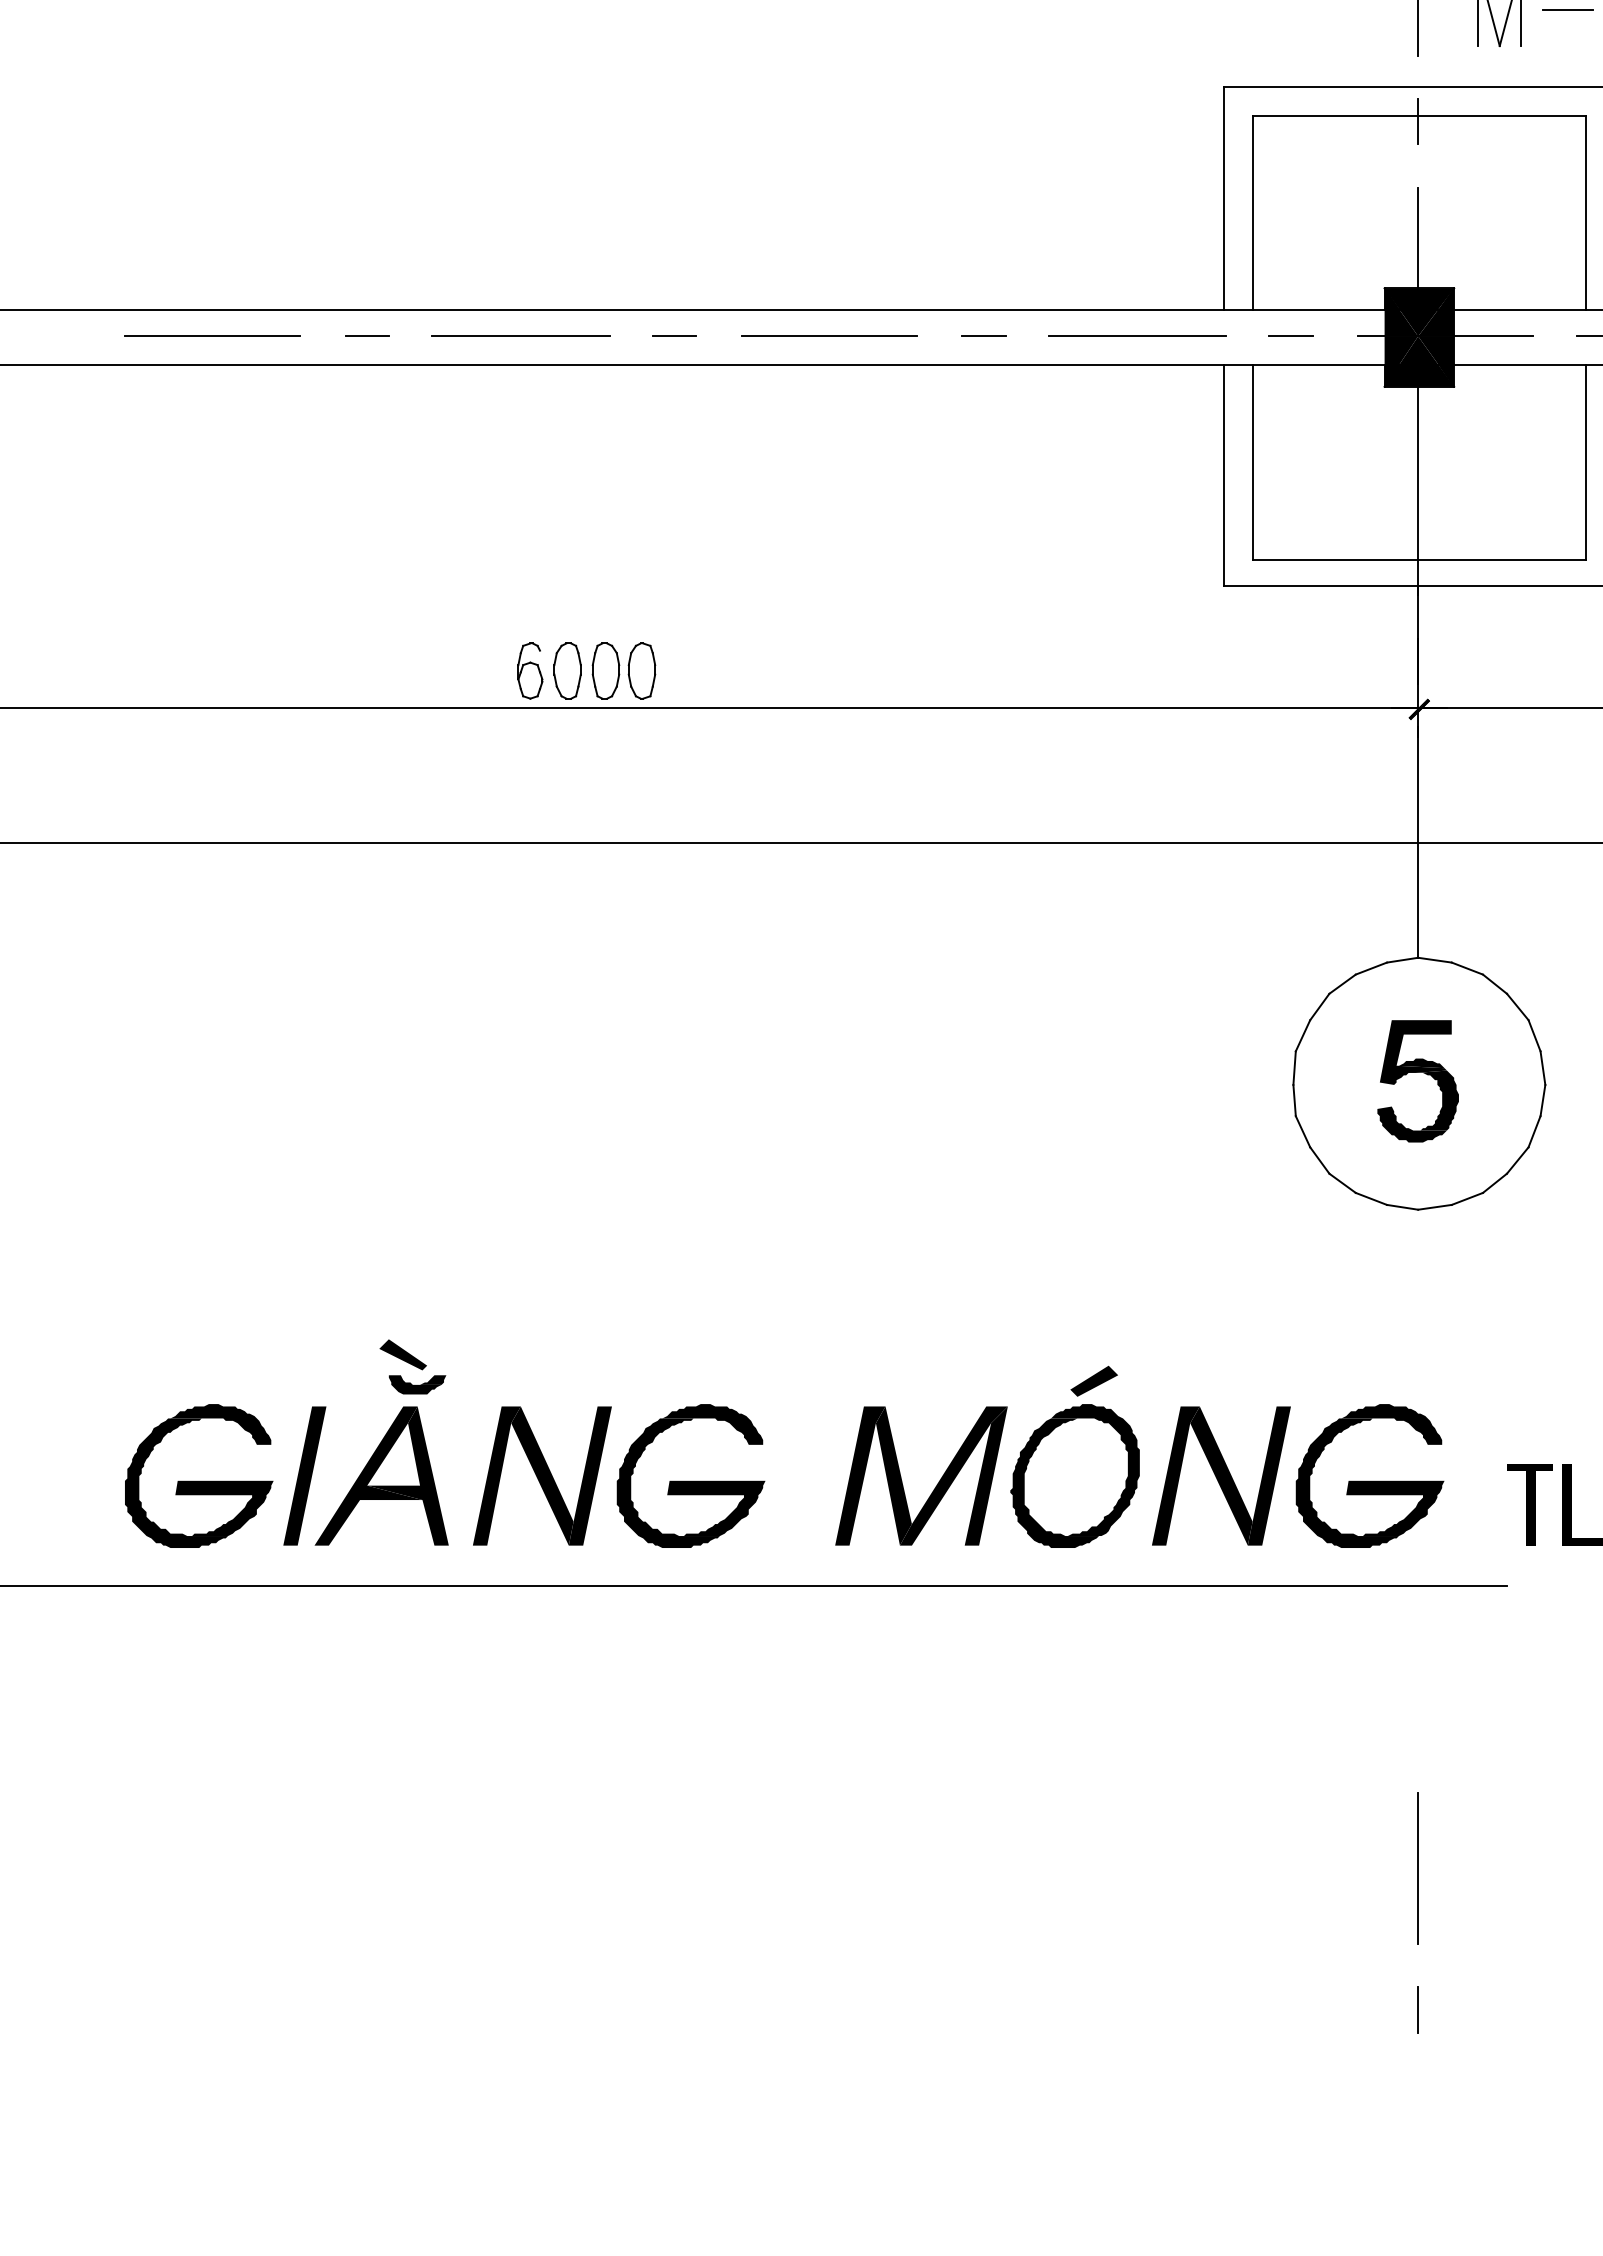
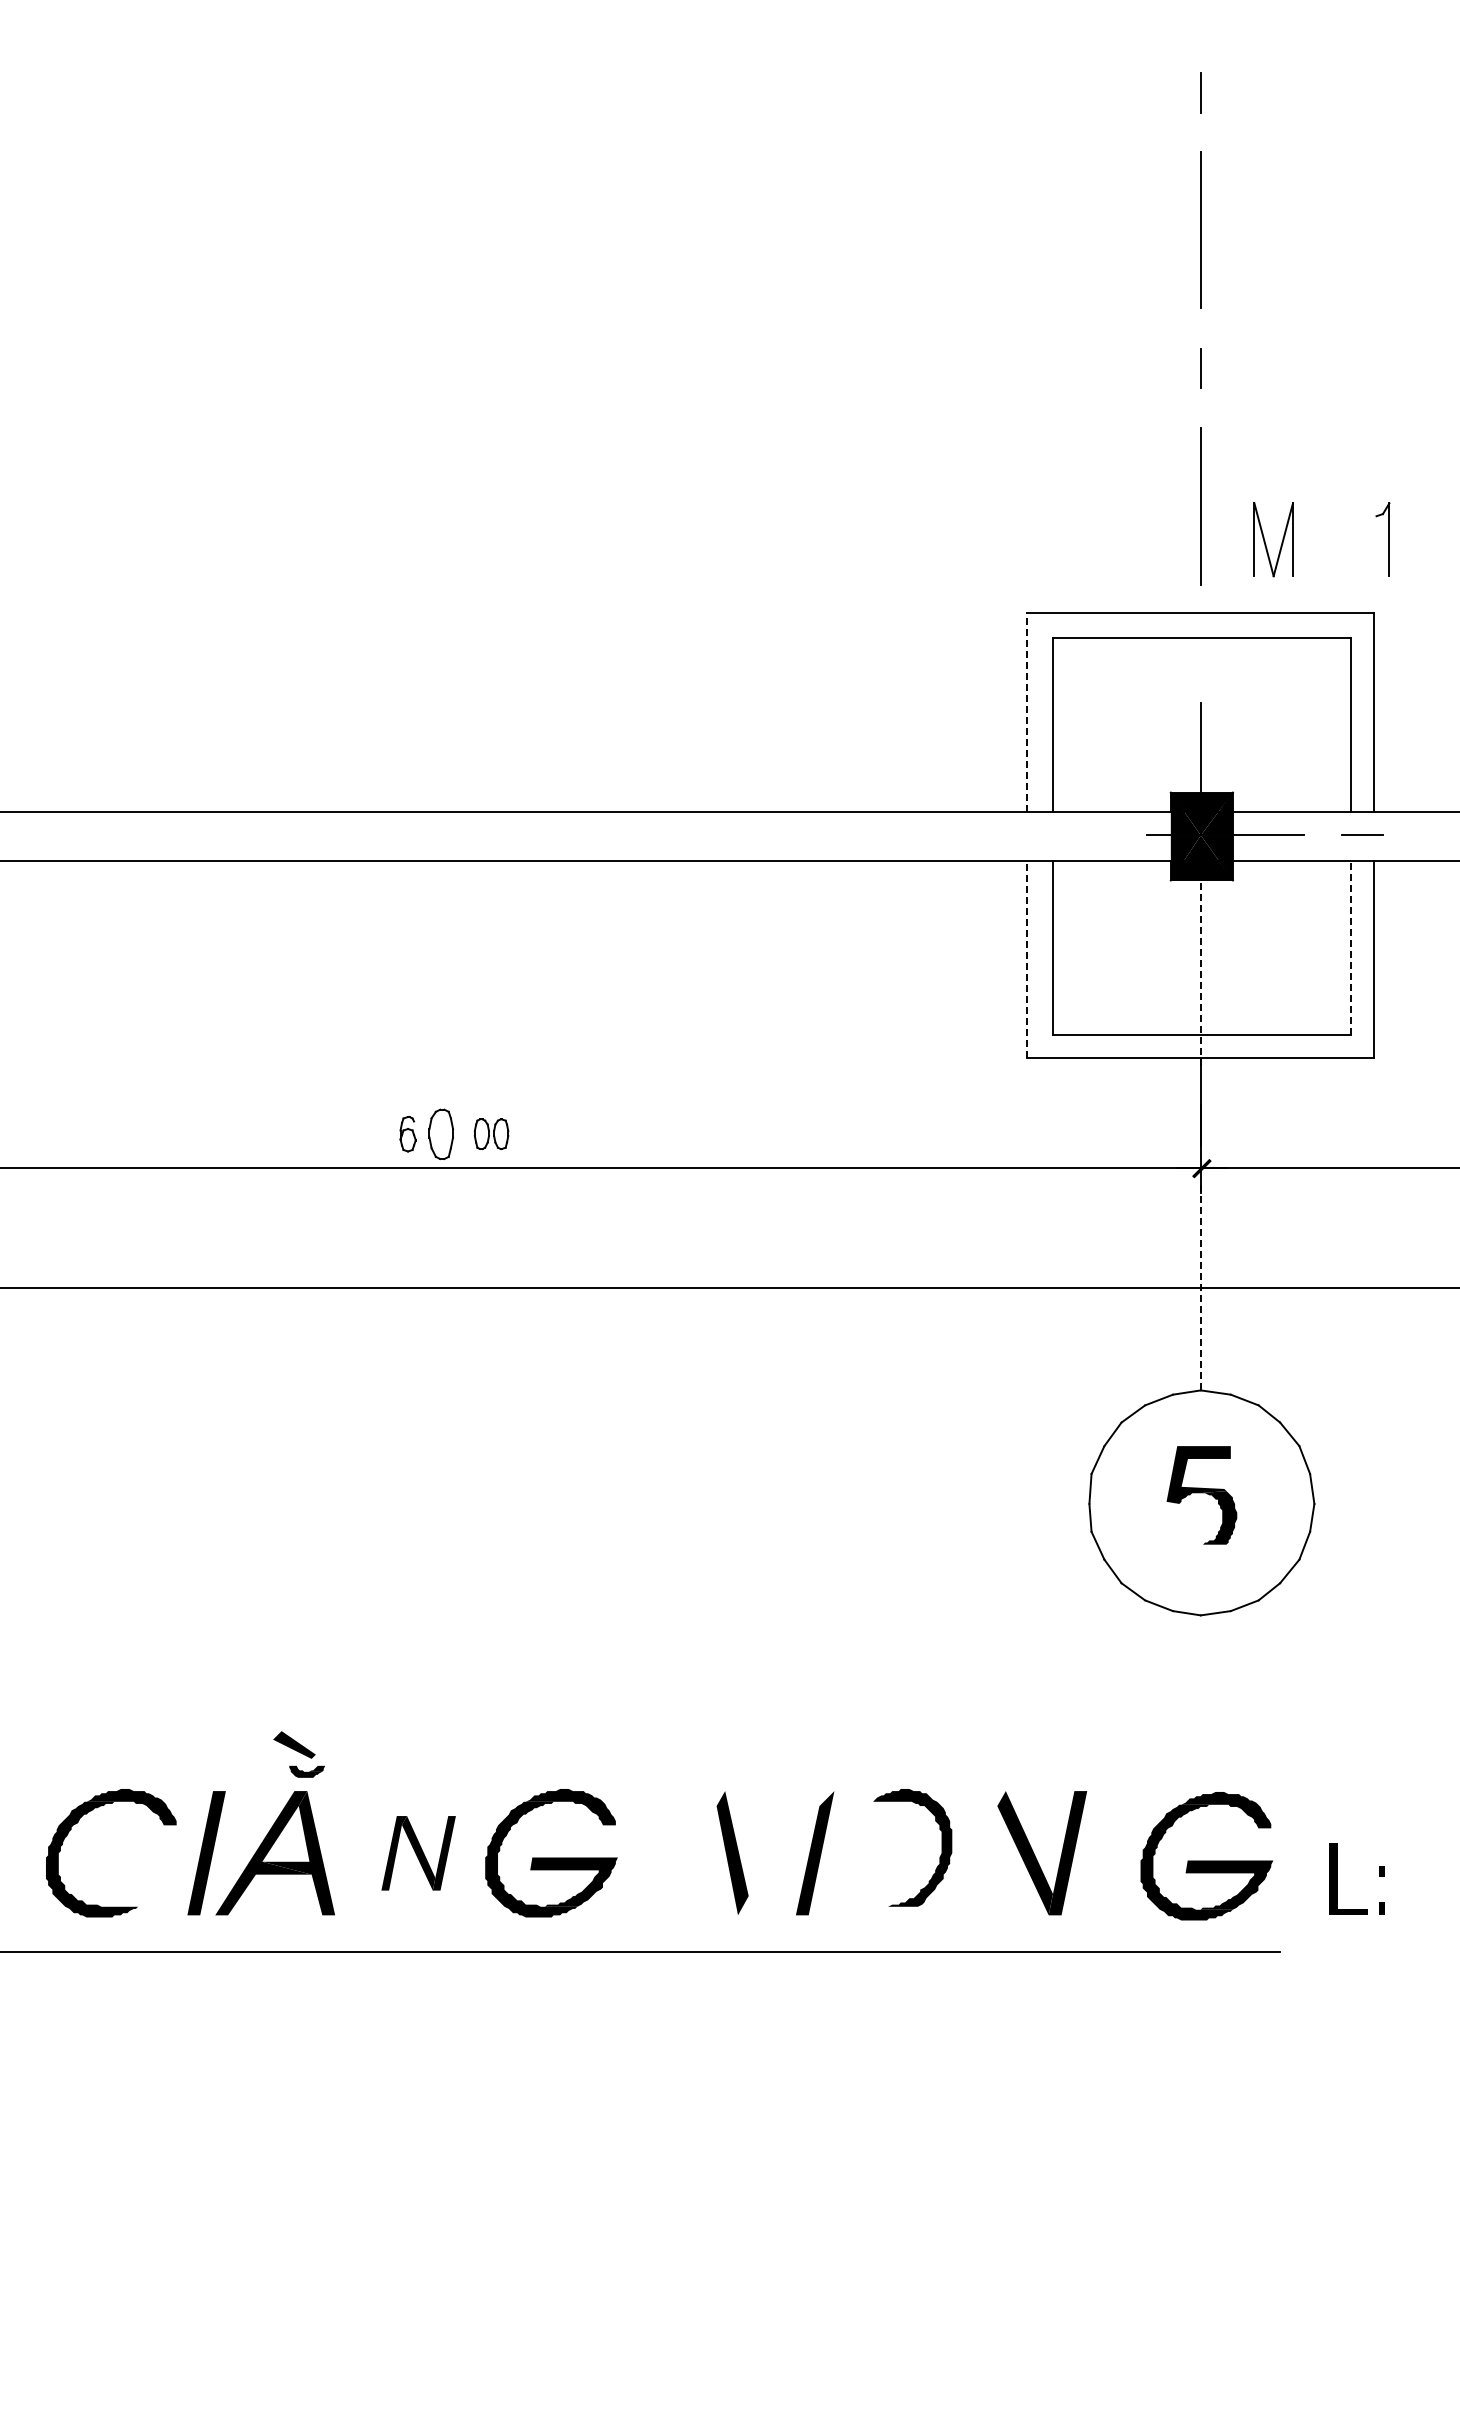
line: (1567, 10) -> (1334, 544), removed
line: (1417, 121) -> (1200, 643), removed
line: (1224, 198) -> (1027, 712), solid -> dashed
line: (211, 336) -> (123, 835), removed
line: (367, 336) -> (262, 835), removed
line: (520, 336) -> (399, 835), removed
line: (674, 336) -> (536, 835), removed
line: (828, 336) -> (674, 835), removed
line: (983, 336) -> (812, 835), removed
line: (1136, 336) -> (949, 835), removed
line: (1290, 336) -> (1086, 835), removed
line: (1585, 461) -> (1350, 947), solid -> dashed
line: (1224, 475) -> (1027, 959), solid -> dashed
line: (1417, 480) -> (1200, 964), solid -> dashed
part: (529, 670) -> (407, 1133), size x0.7
part: (623, 670) -> (491, 1133), size x0.6
line: (1417, 842) -> (1200, 1287), solid -> dashed
fill: (1420, 1063) -> (1202, 1484), removed
fill: (1412, 1124) -> (1195, 1539), removed
fill: (1094, 1381) -> (911, 1768), removed
part: (416, 1384) -> (306, 1771), size x0.7
part: (542, 1476) -> (418, 1853), size x0.6
fill: (860, 1476) -> (702, 1853), removed
fill: (954, 1476) -> (786, 1853), removed
fill: (1175, 1476) -> (984, 1853), removed
part: (1369, 1476) -> (1206, 1856), moved
fill: (1056, 1483) -> (877, 1859), removed
fill: (1529, 1504) -> (1300, 1878), removed
fill: (224, 1507) -> (134, 1881), removed
line: (1417, 1868) -> (1200, 2203), removed
line: (1417, 2009) -> (1200, 2329), removed

